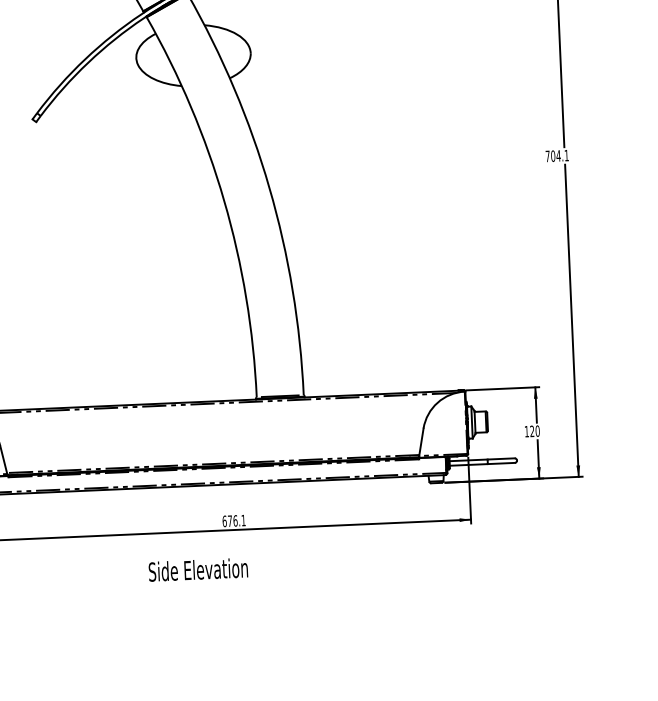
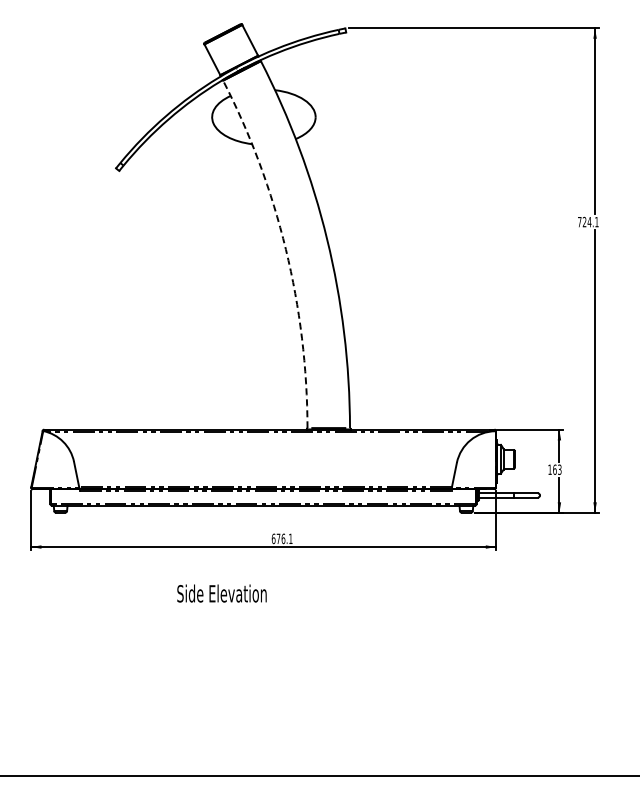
text: (553, 156) -> (584, 222), 704.1 -> 724.1
arc: (223, 200) -> (285, 249), solid -> dashed
text: (535, 430) -> (557, 469), 120 -> 163
text: (197, 569) -> (221, 593), moved

